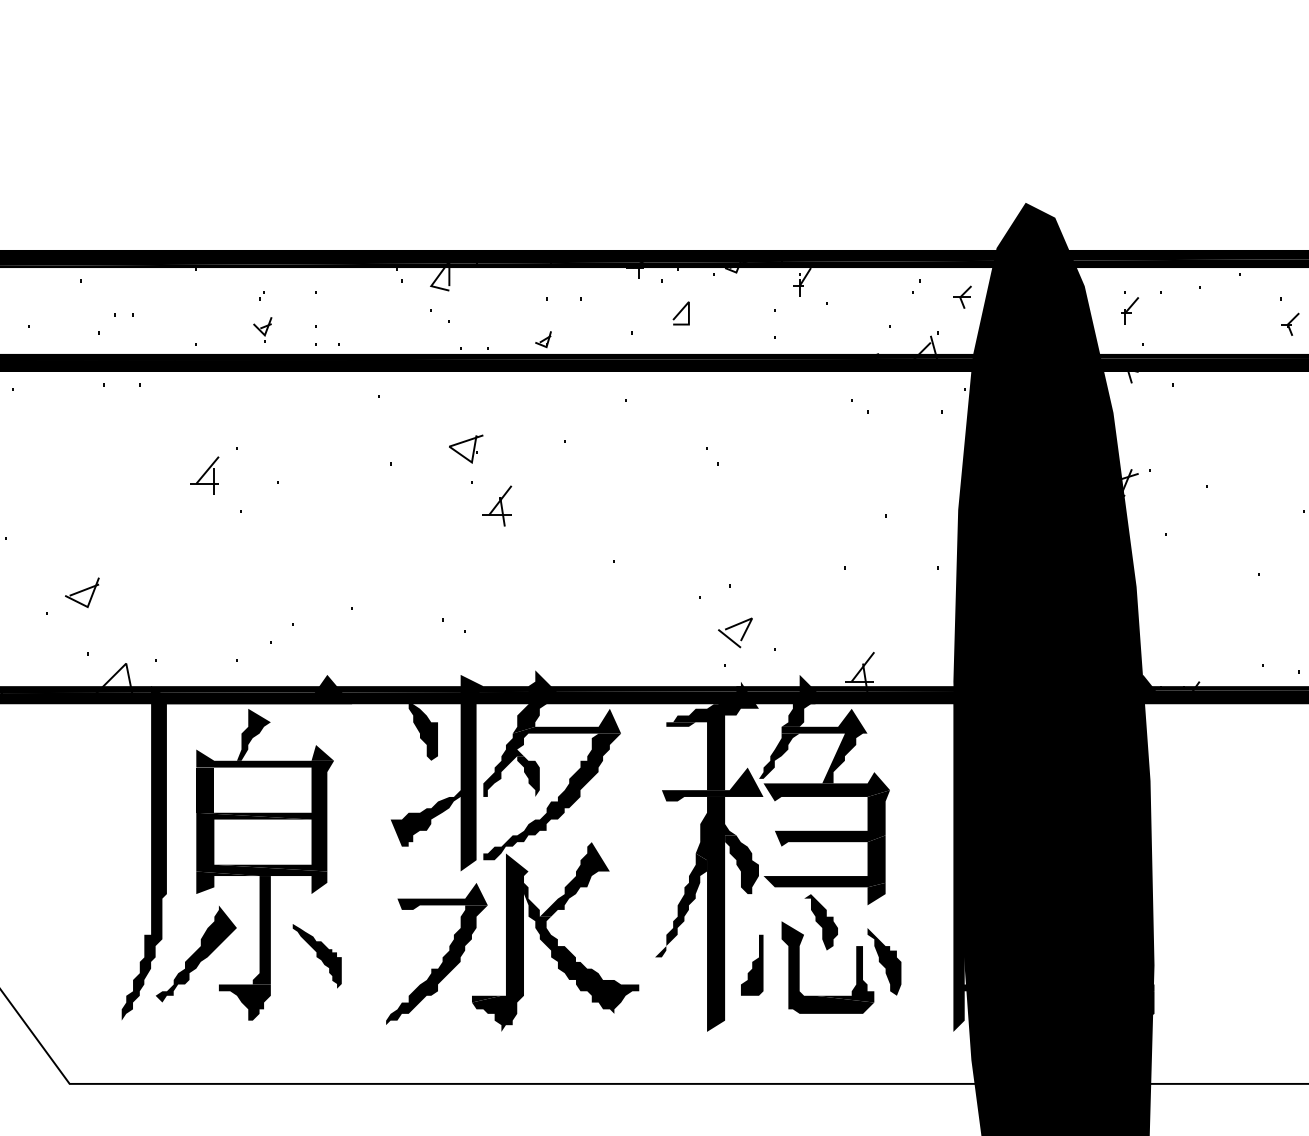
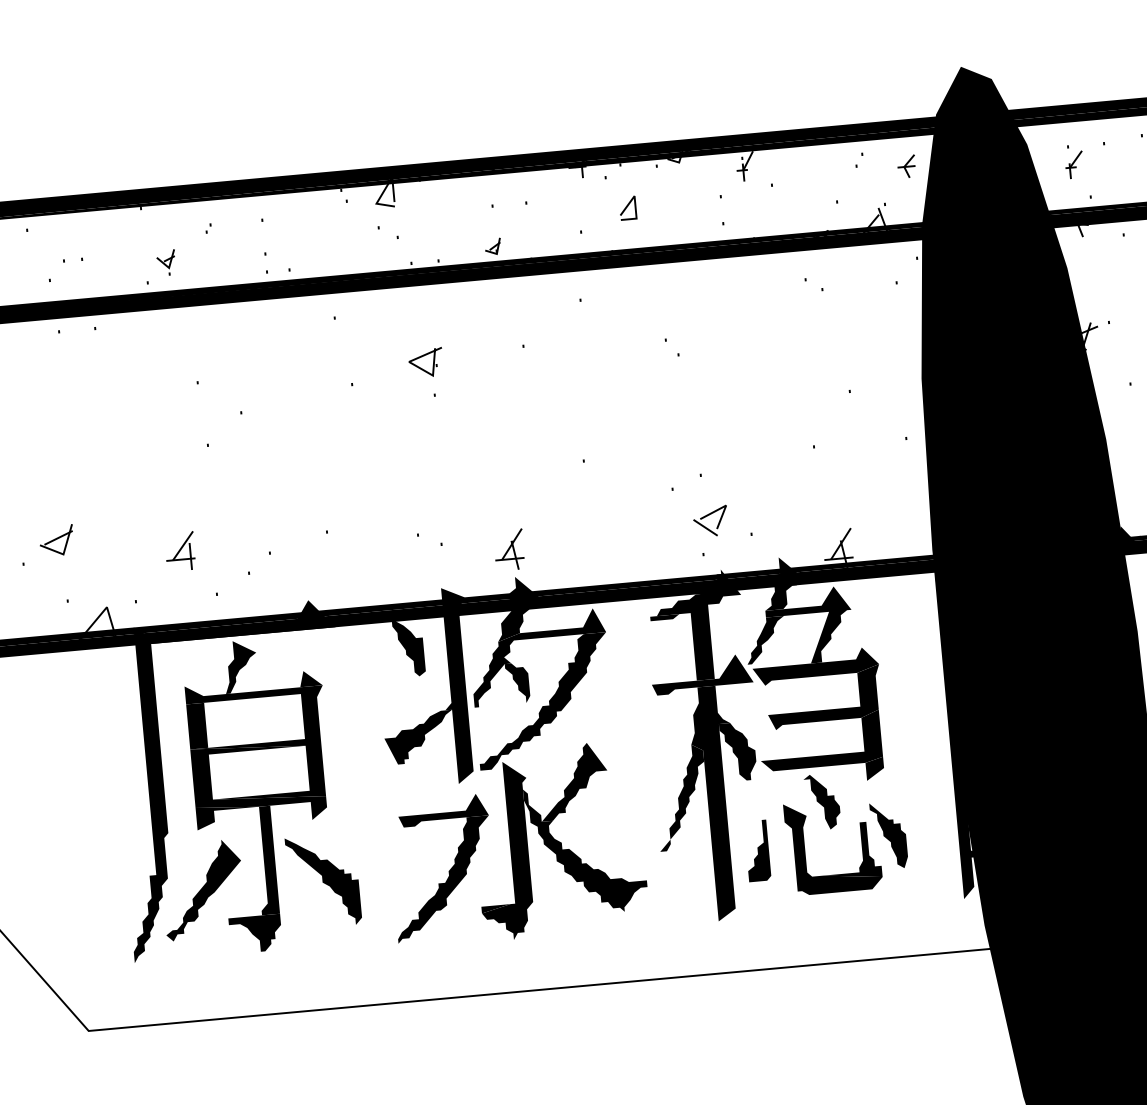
part: (262, 329) -> (166, 262), moved
part: (204, 475) -> (180, 551), moved
part: (497, 505) -> (509, 549), moved
part: (317, 956) -> (323, 881), size x1.43

